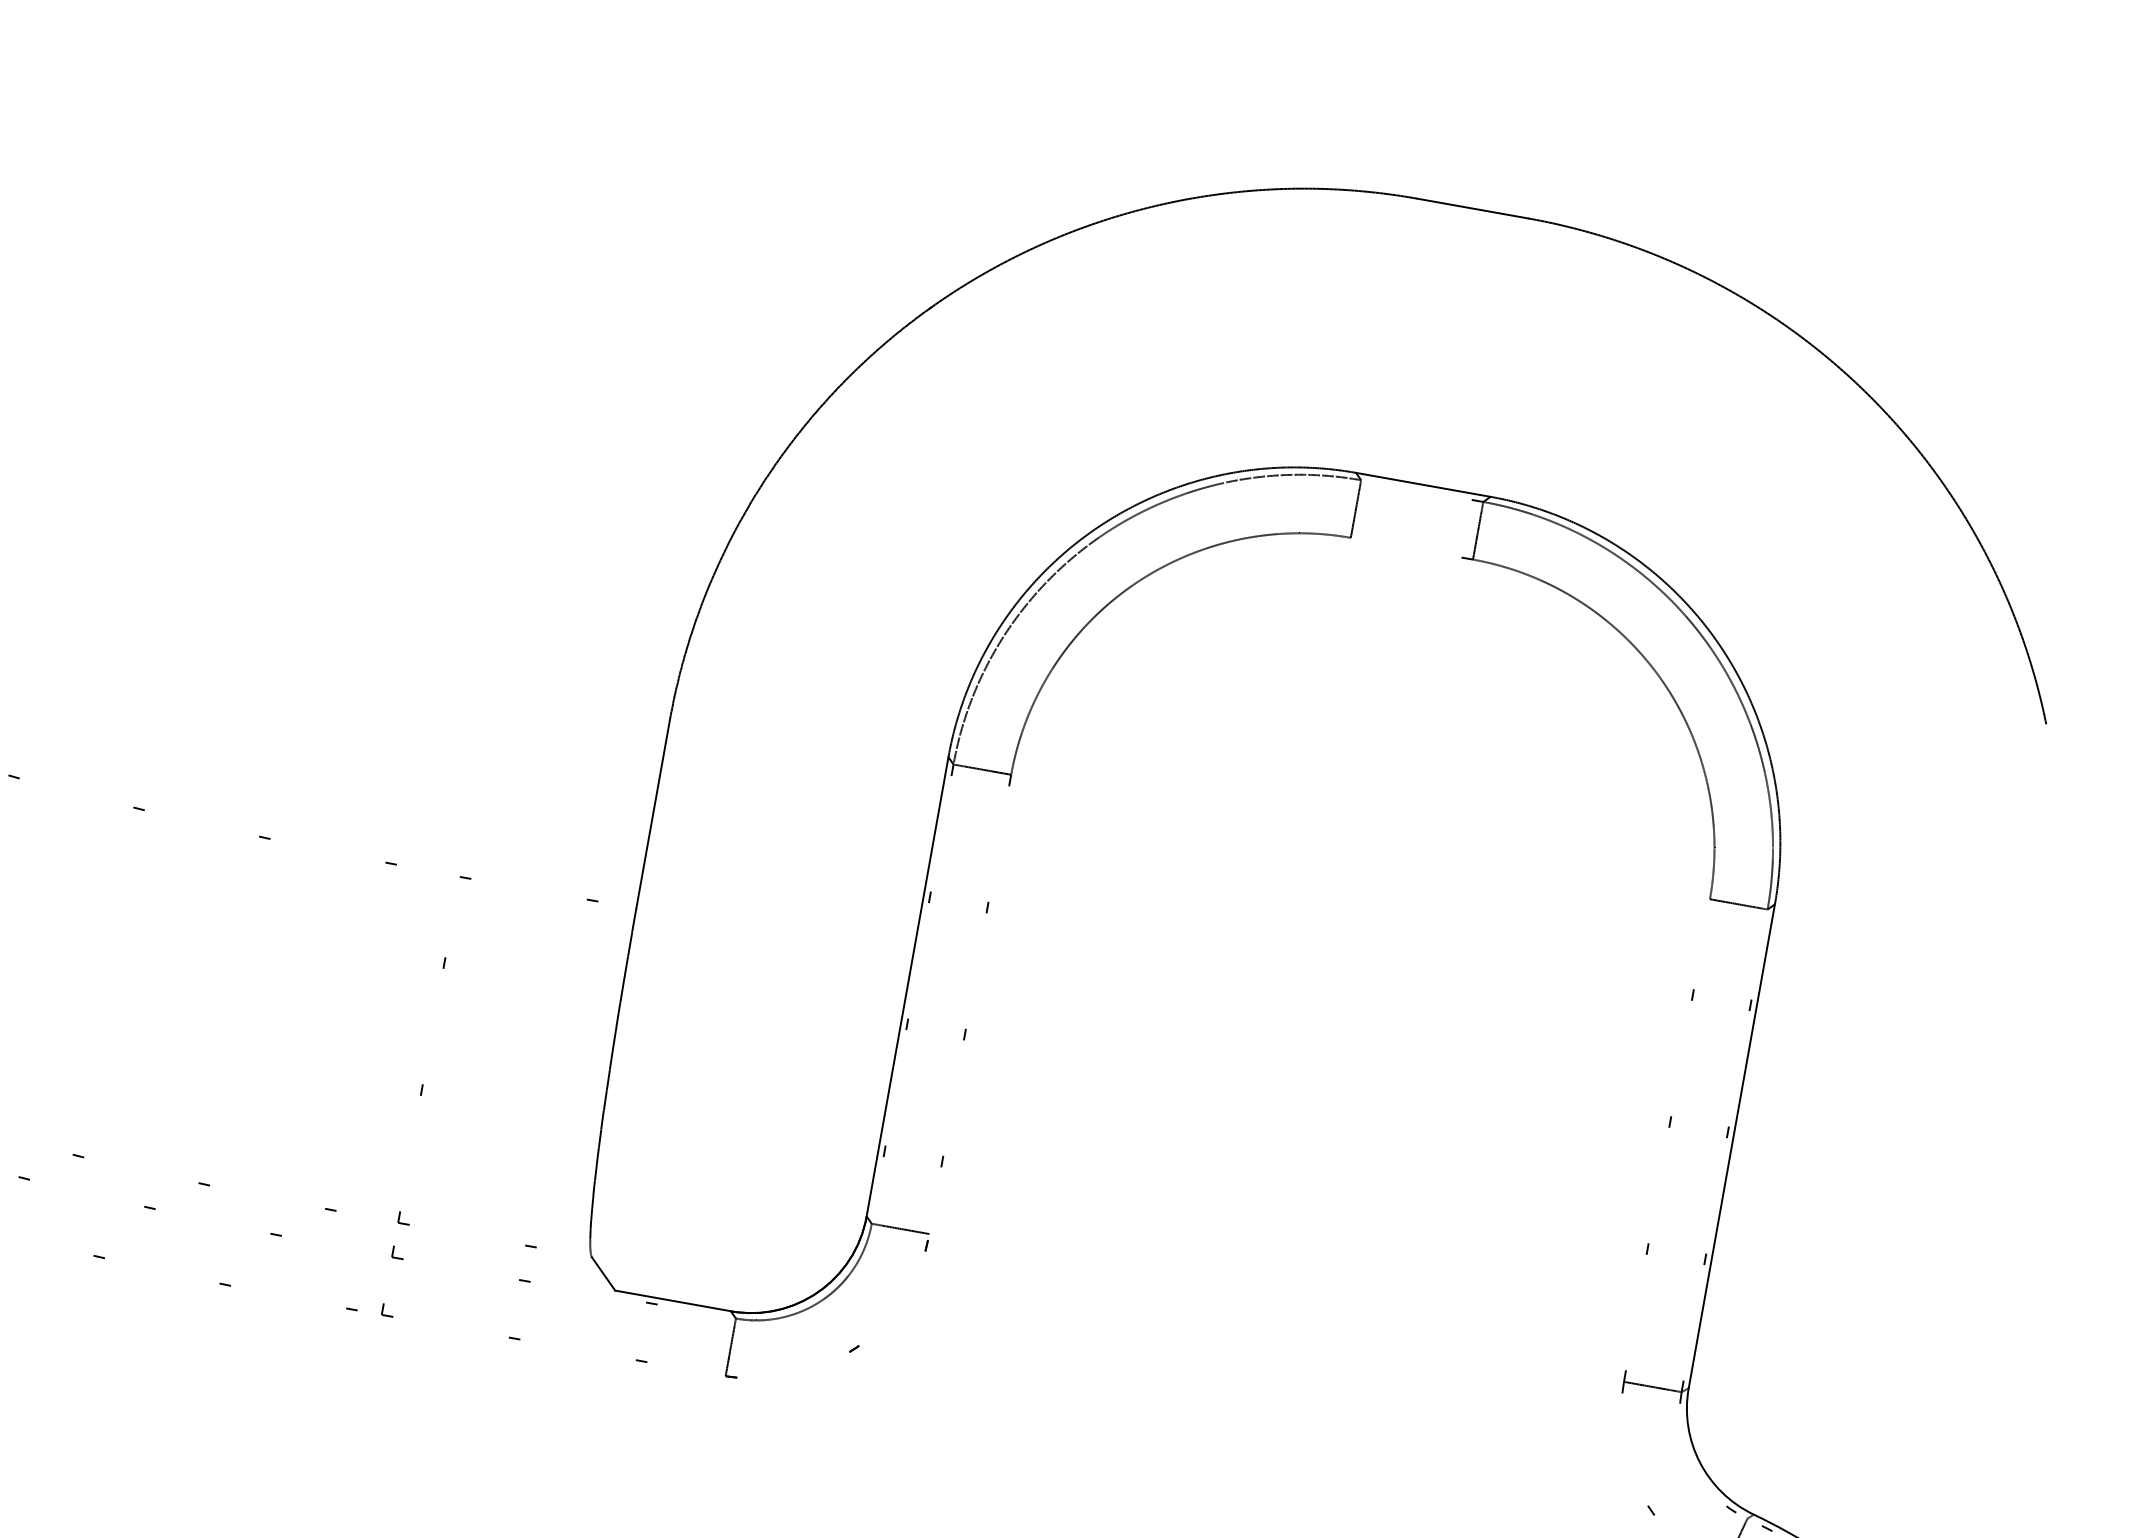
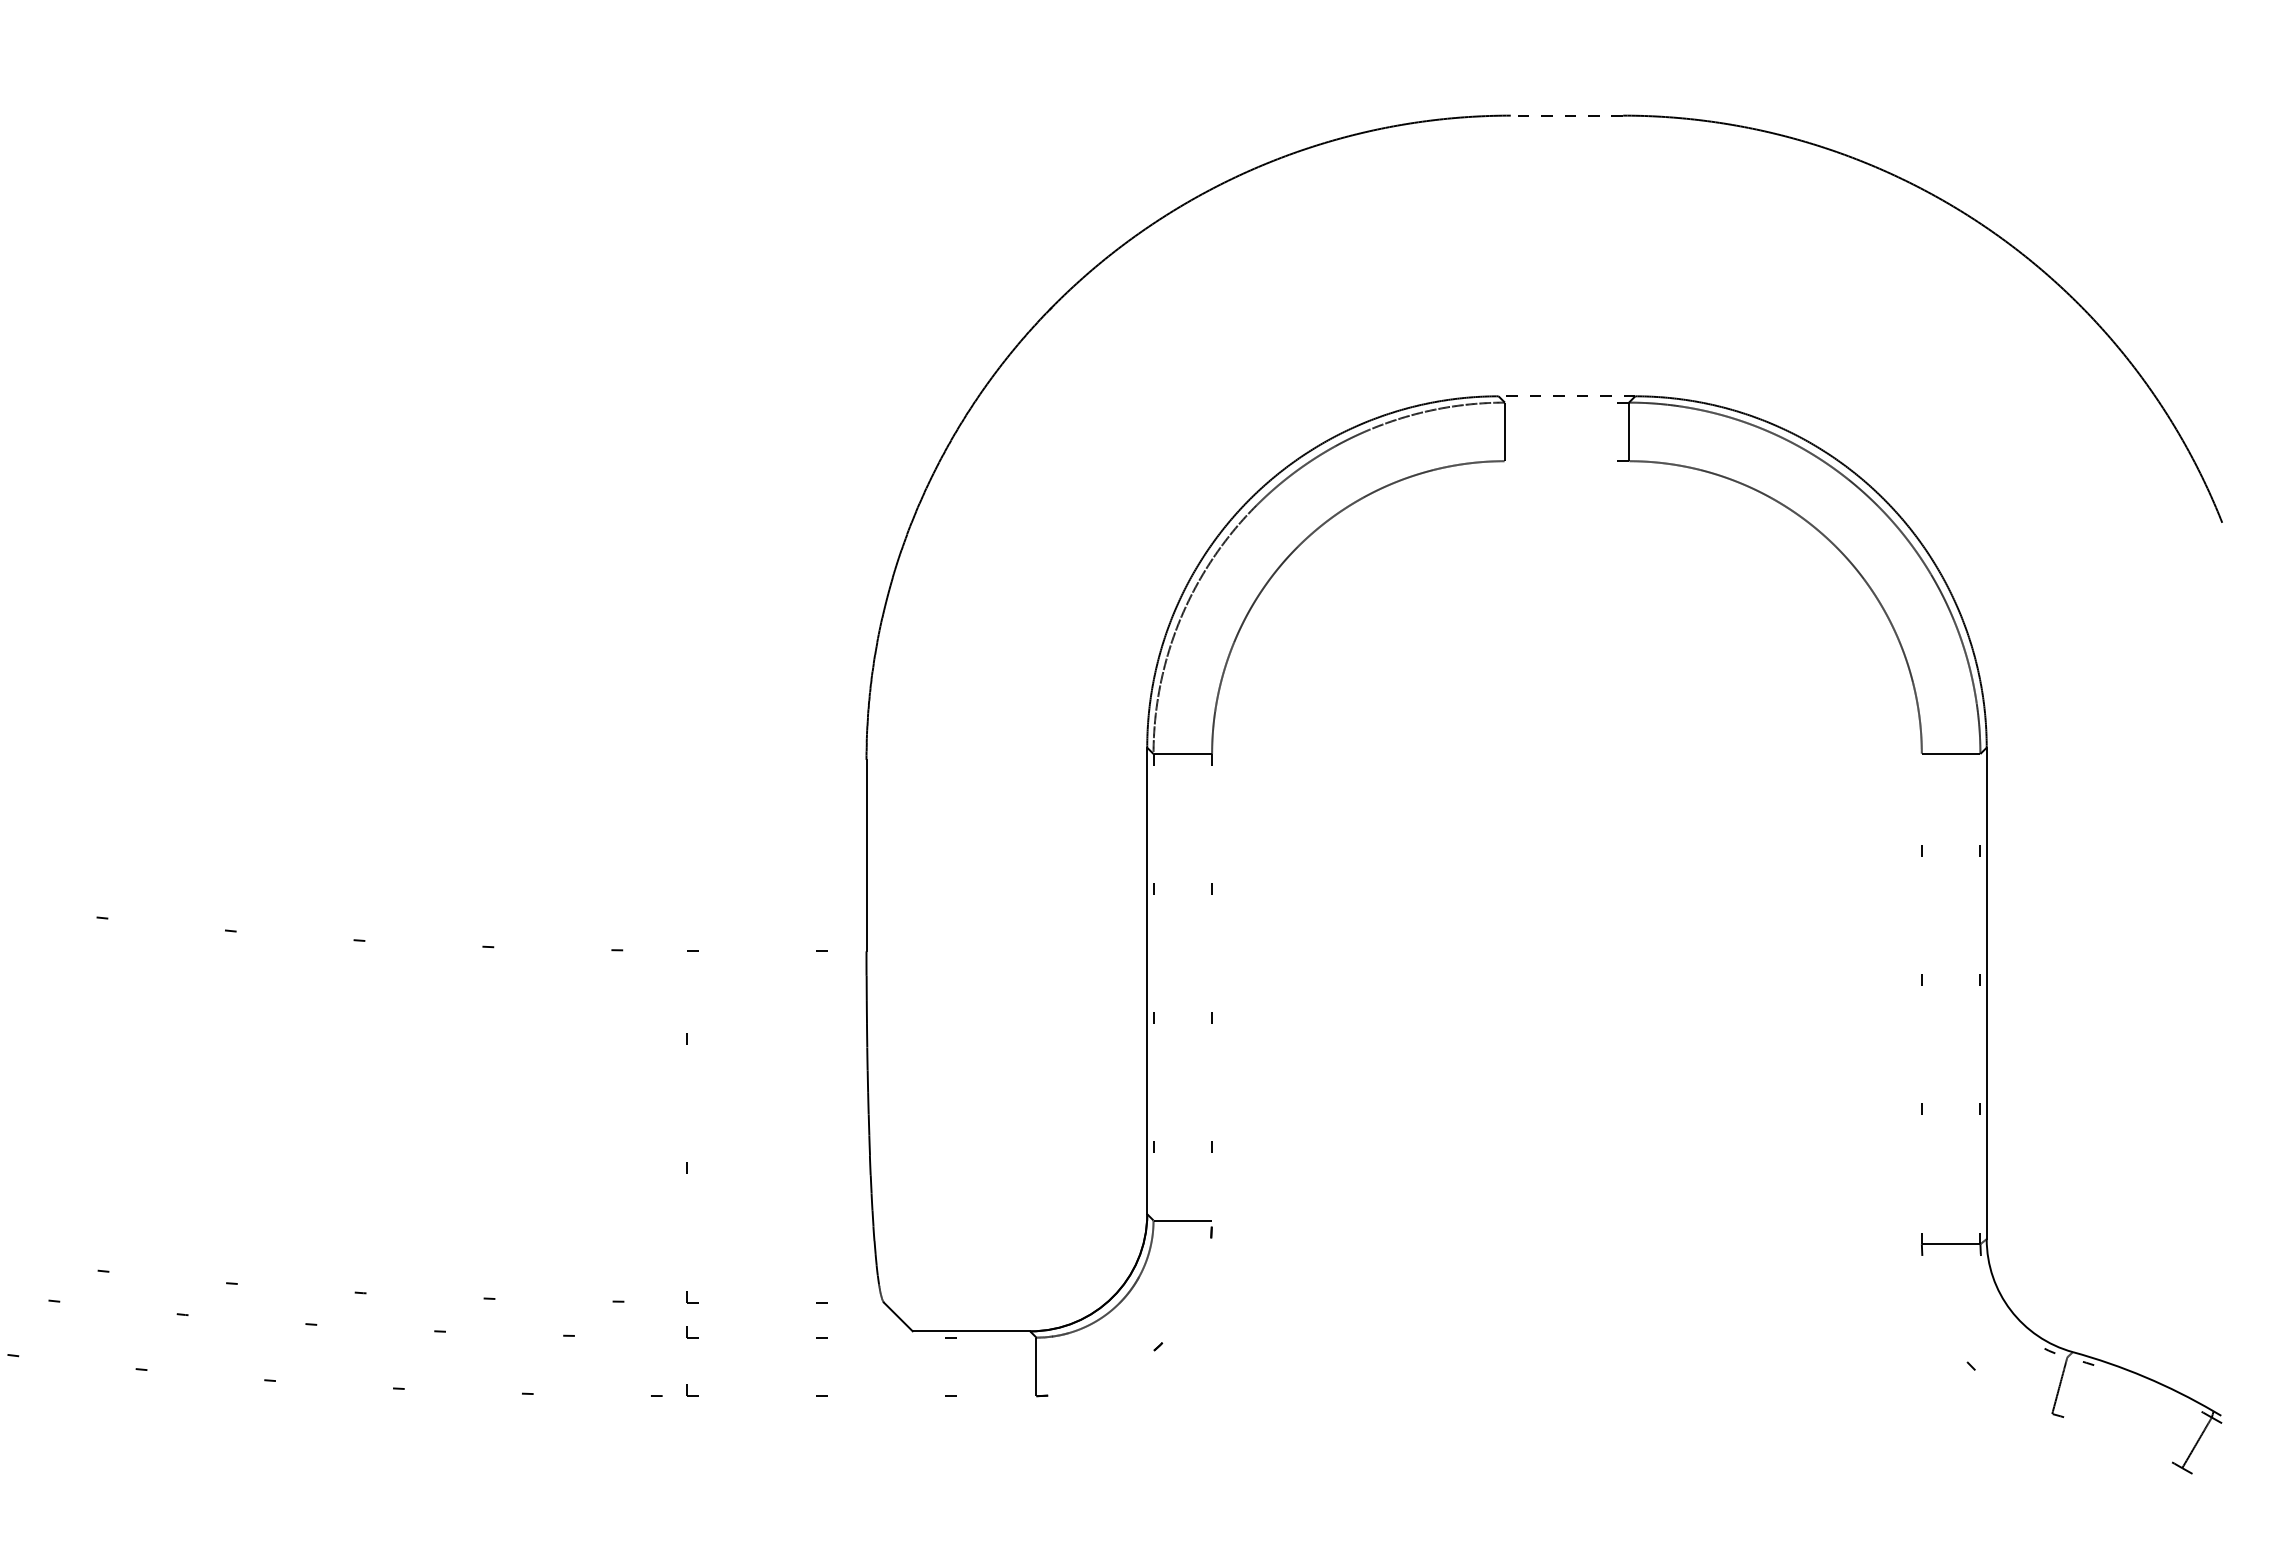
line: (1472, 208) -> (1566, 115), solid -> dashed
line: (1422, 484) -> (1566, 396), solid -> dashed

